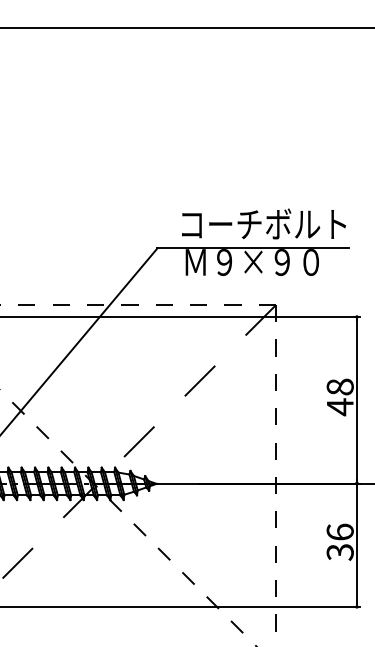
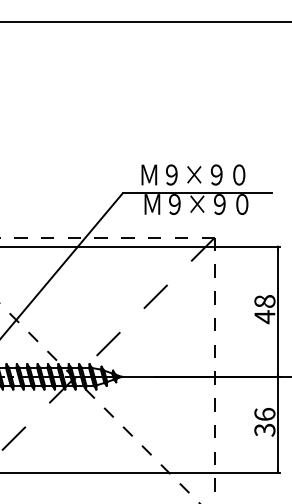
text: (263, 223) -> (205, 174), コーチボルト -> Ｍ９×９０

